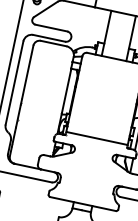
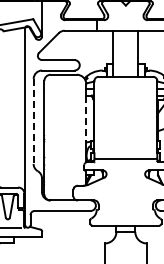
line: (14, 83) -> (33, 121), solid -> dashed
line: (66, 91) -> (86, 118), solid -> dashed

